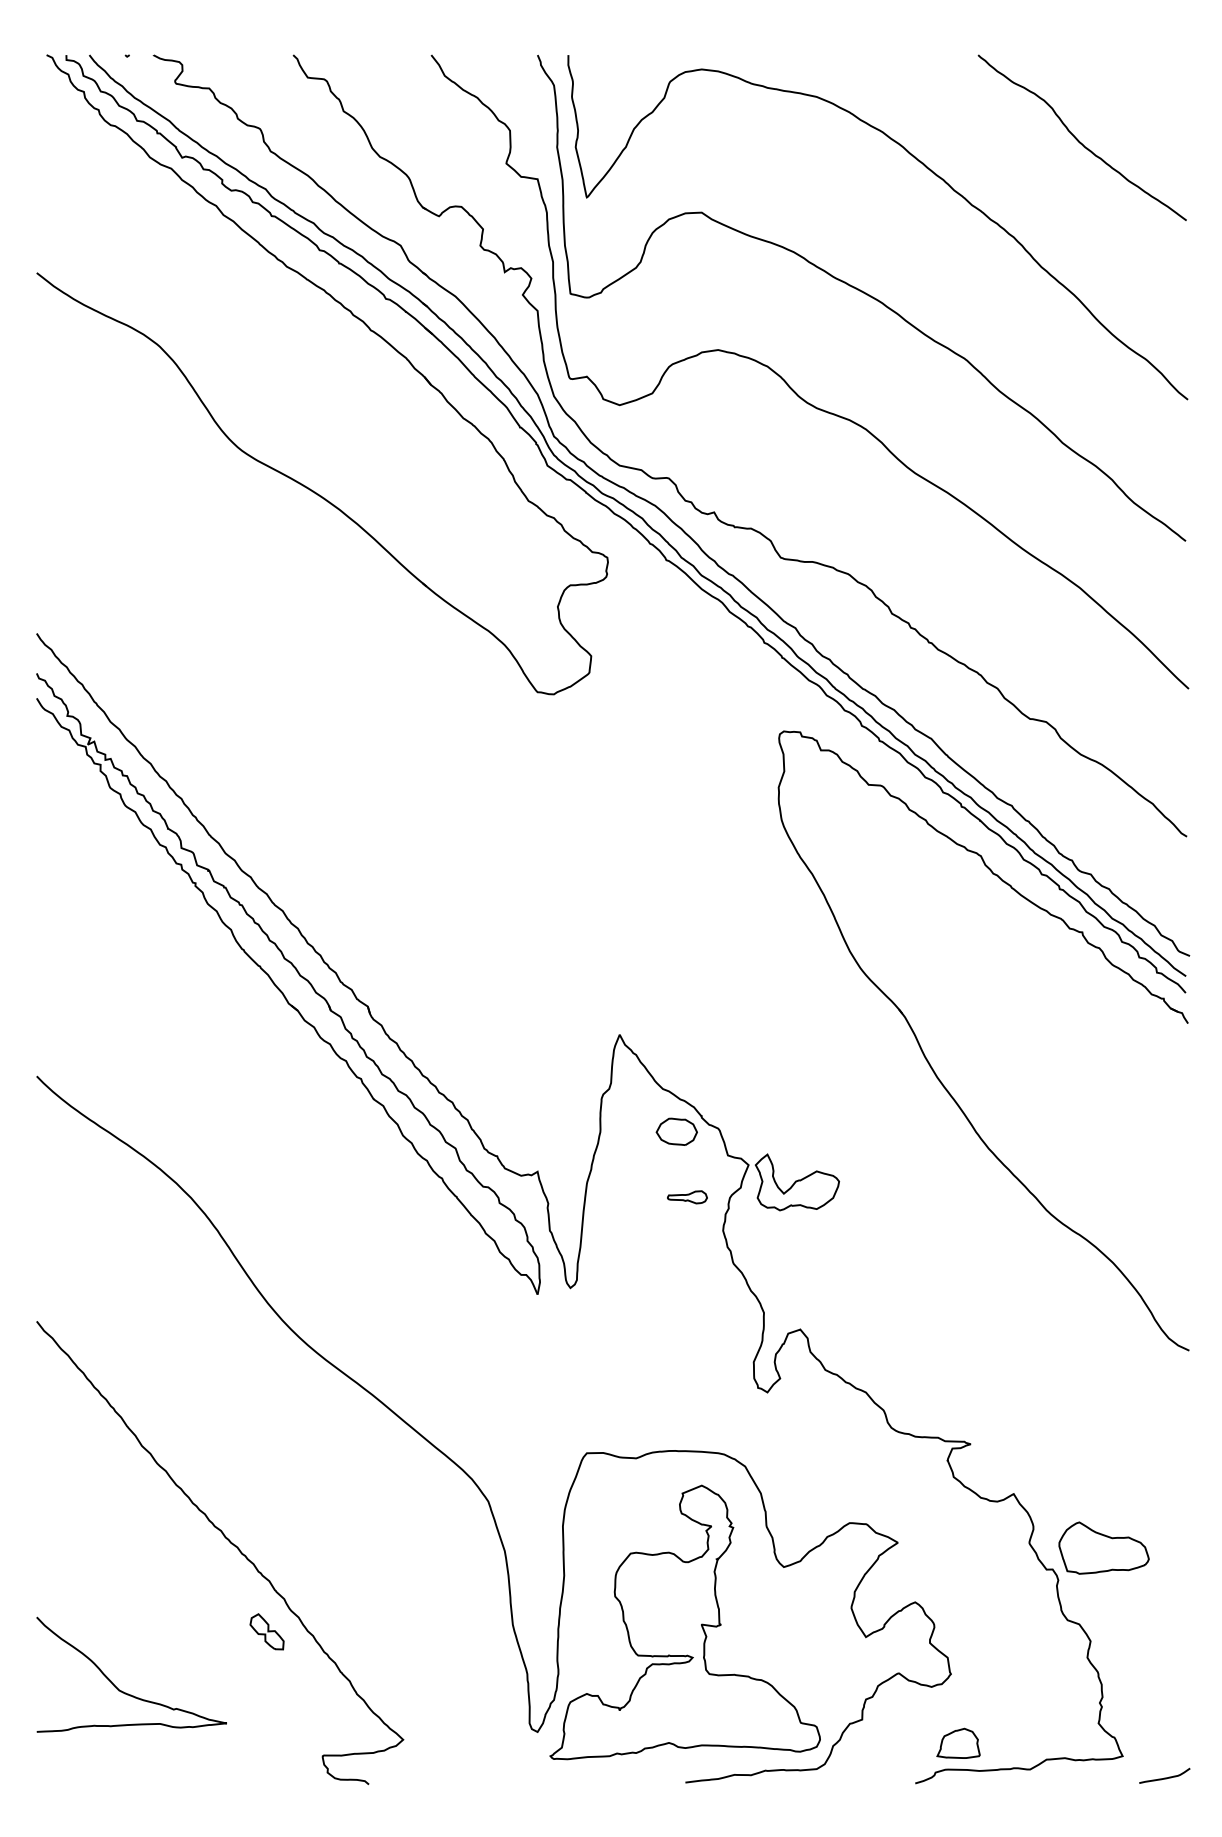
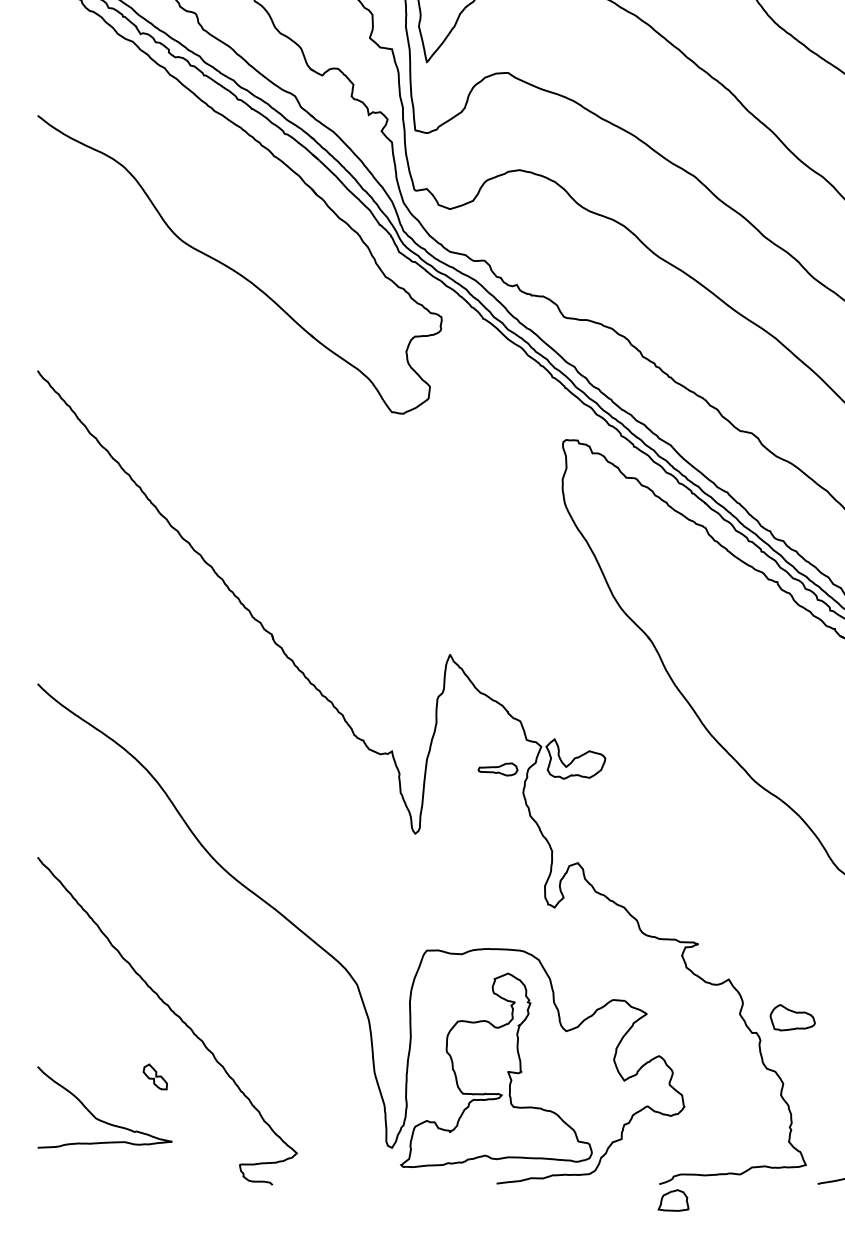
part: (281, 990) -> (210, 623), removed
part: (676, 1131) -> (490, 723), removed
part: (687, 1197) -> (498, 769), size x1.4
part: (1103, 1547) -> (792, 1017), size x0.7
part: (266, 1631) -> (154, 1076), moved
part: (958, 1742) -> (673, 1199), moved

